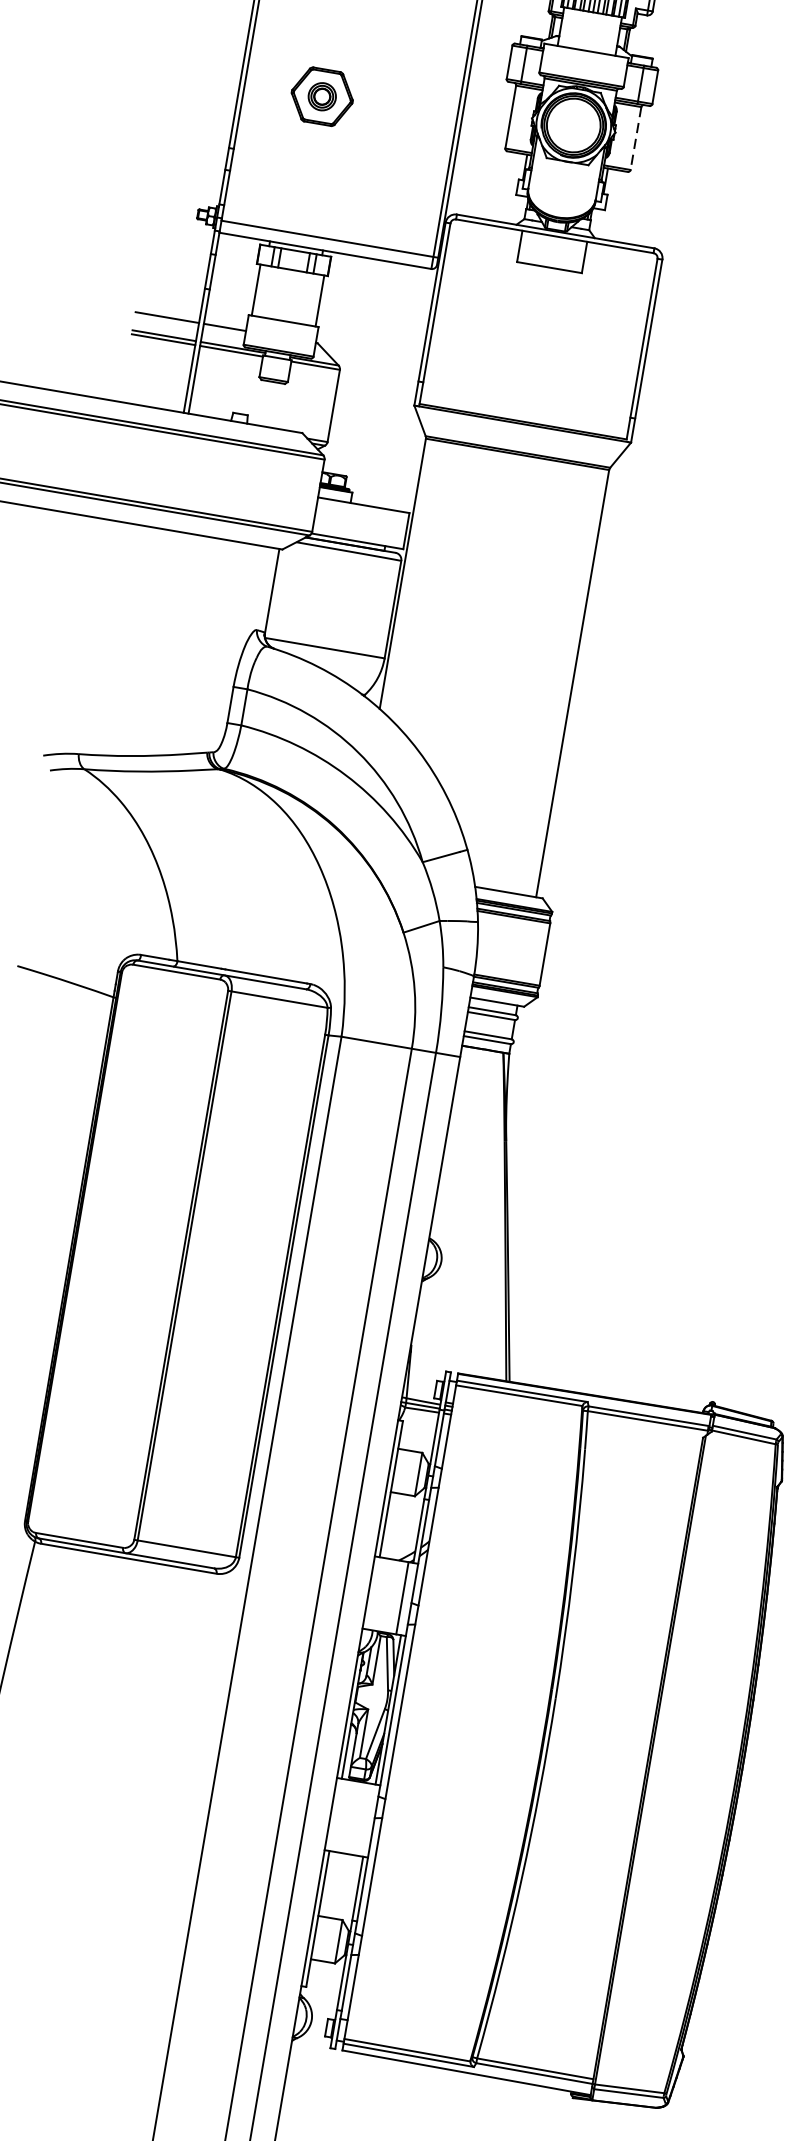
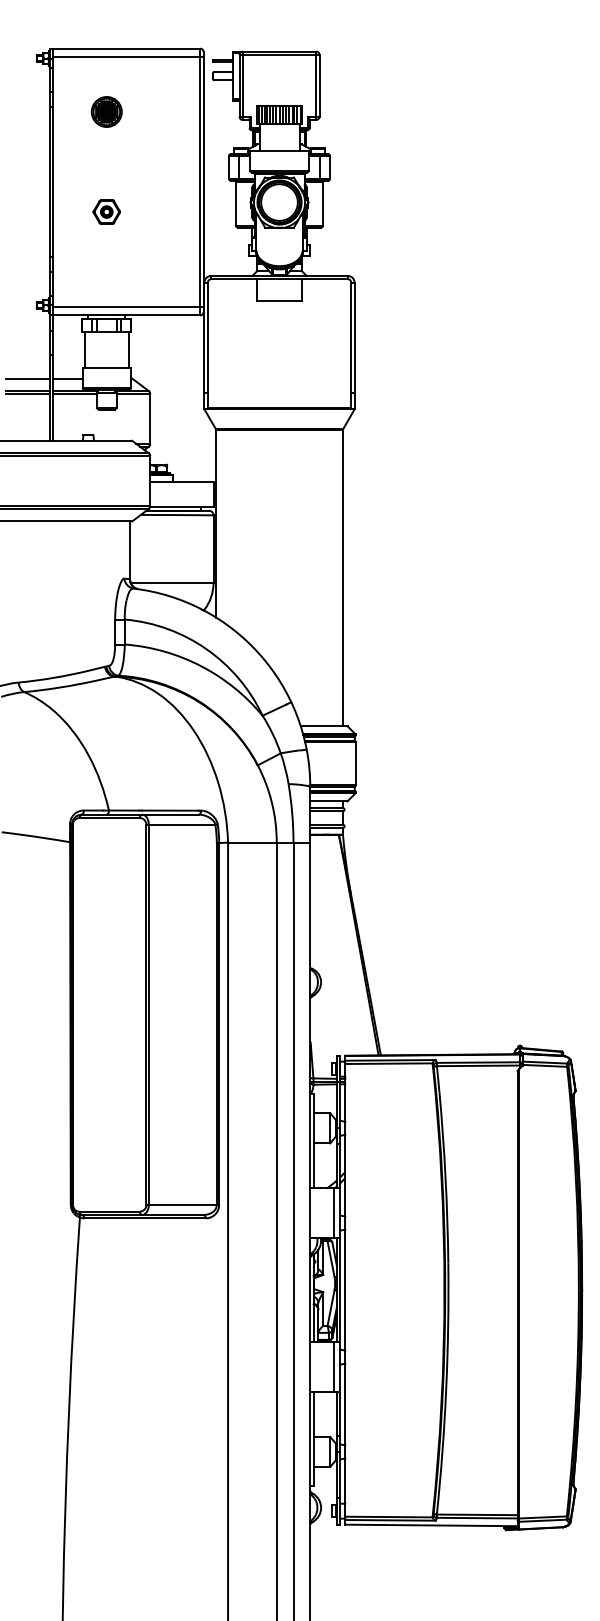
part: (321, 95) -> (106, 211), size x0.62
line: (635, 138) -> (322, 204), dashed -> solid
line: (364, 1819) -> (333, 1366), added

